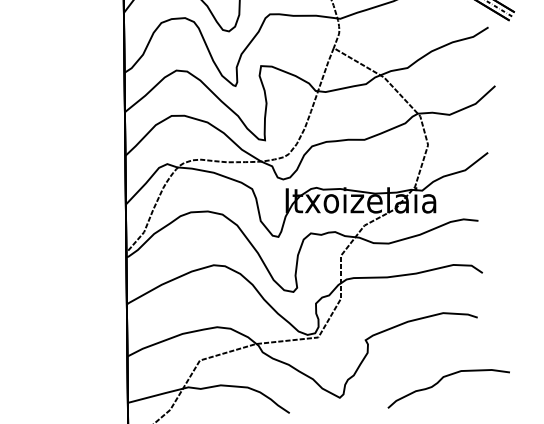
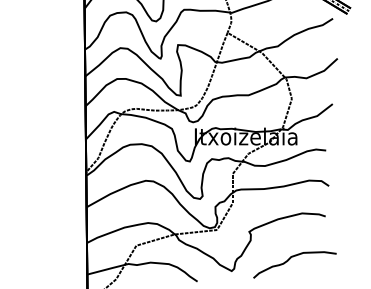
curve: (442, 380) -> (290, 259), moved

